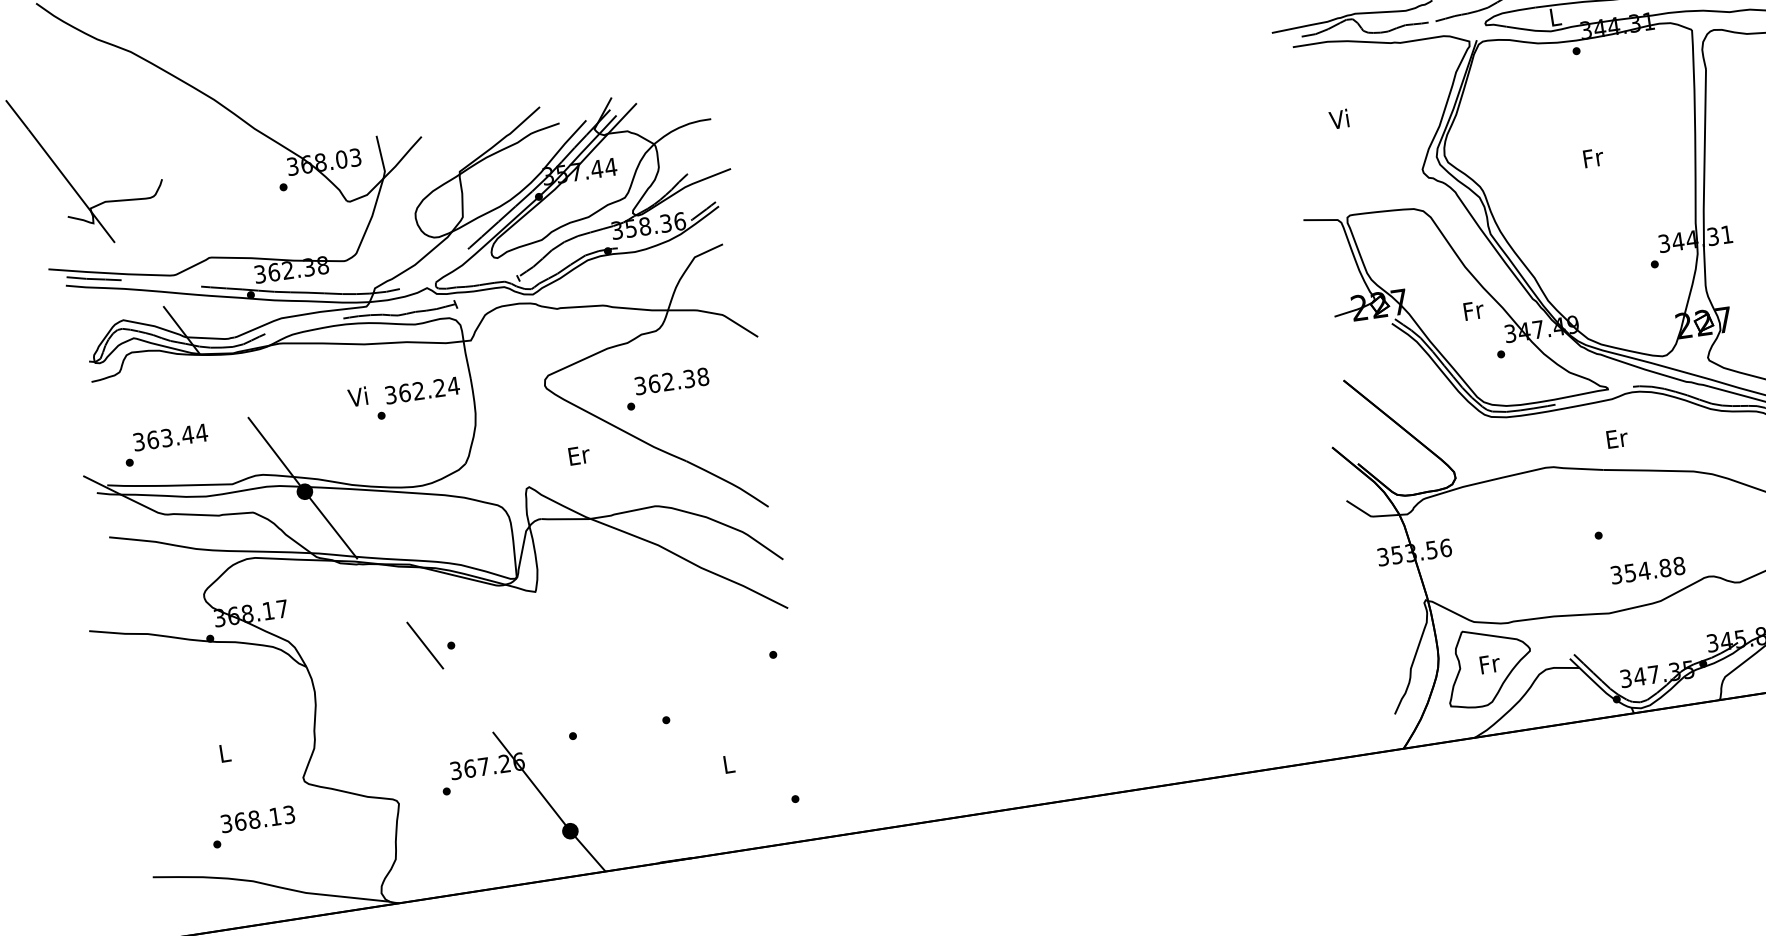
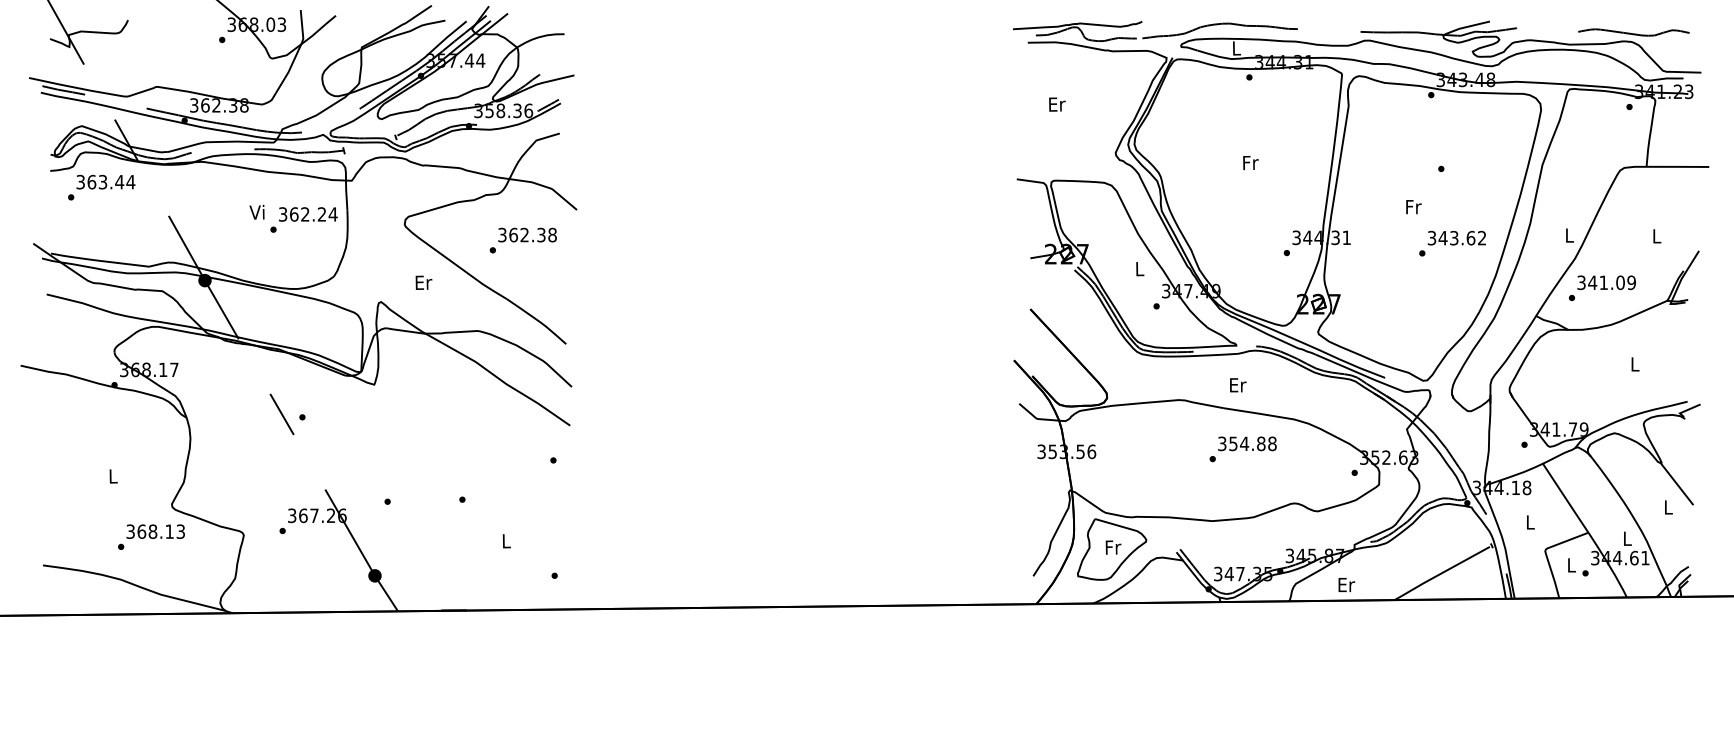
text: (1339, 118) -> (1056, 103), Vi -> Er
text: (1474, 311) -> (1140, 269), Fr -> L
text: (666, 389) -> (522, 240), moved
text: (165, 444) -> (101, 187), moved
text: (1647, 570) -> (1247, 443), moved
text: (253, 826) -> (151, 536), moved

